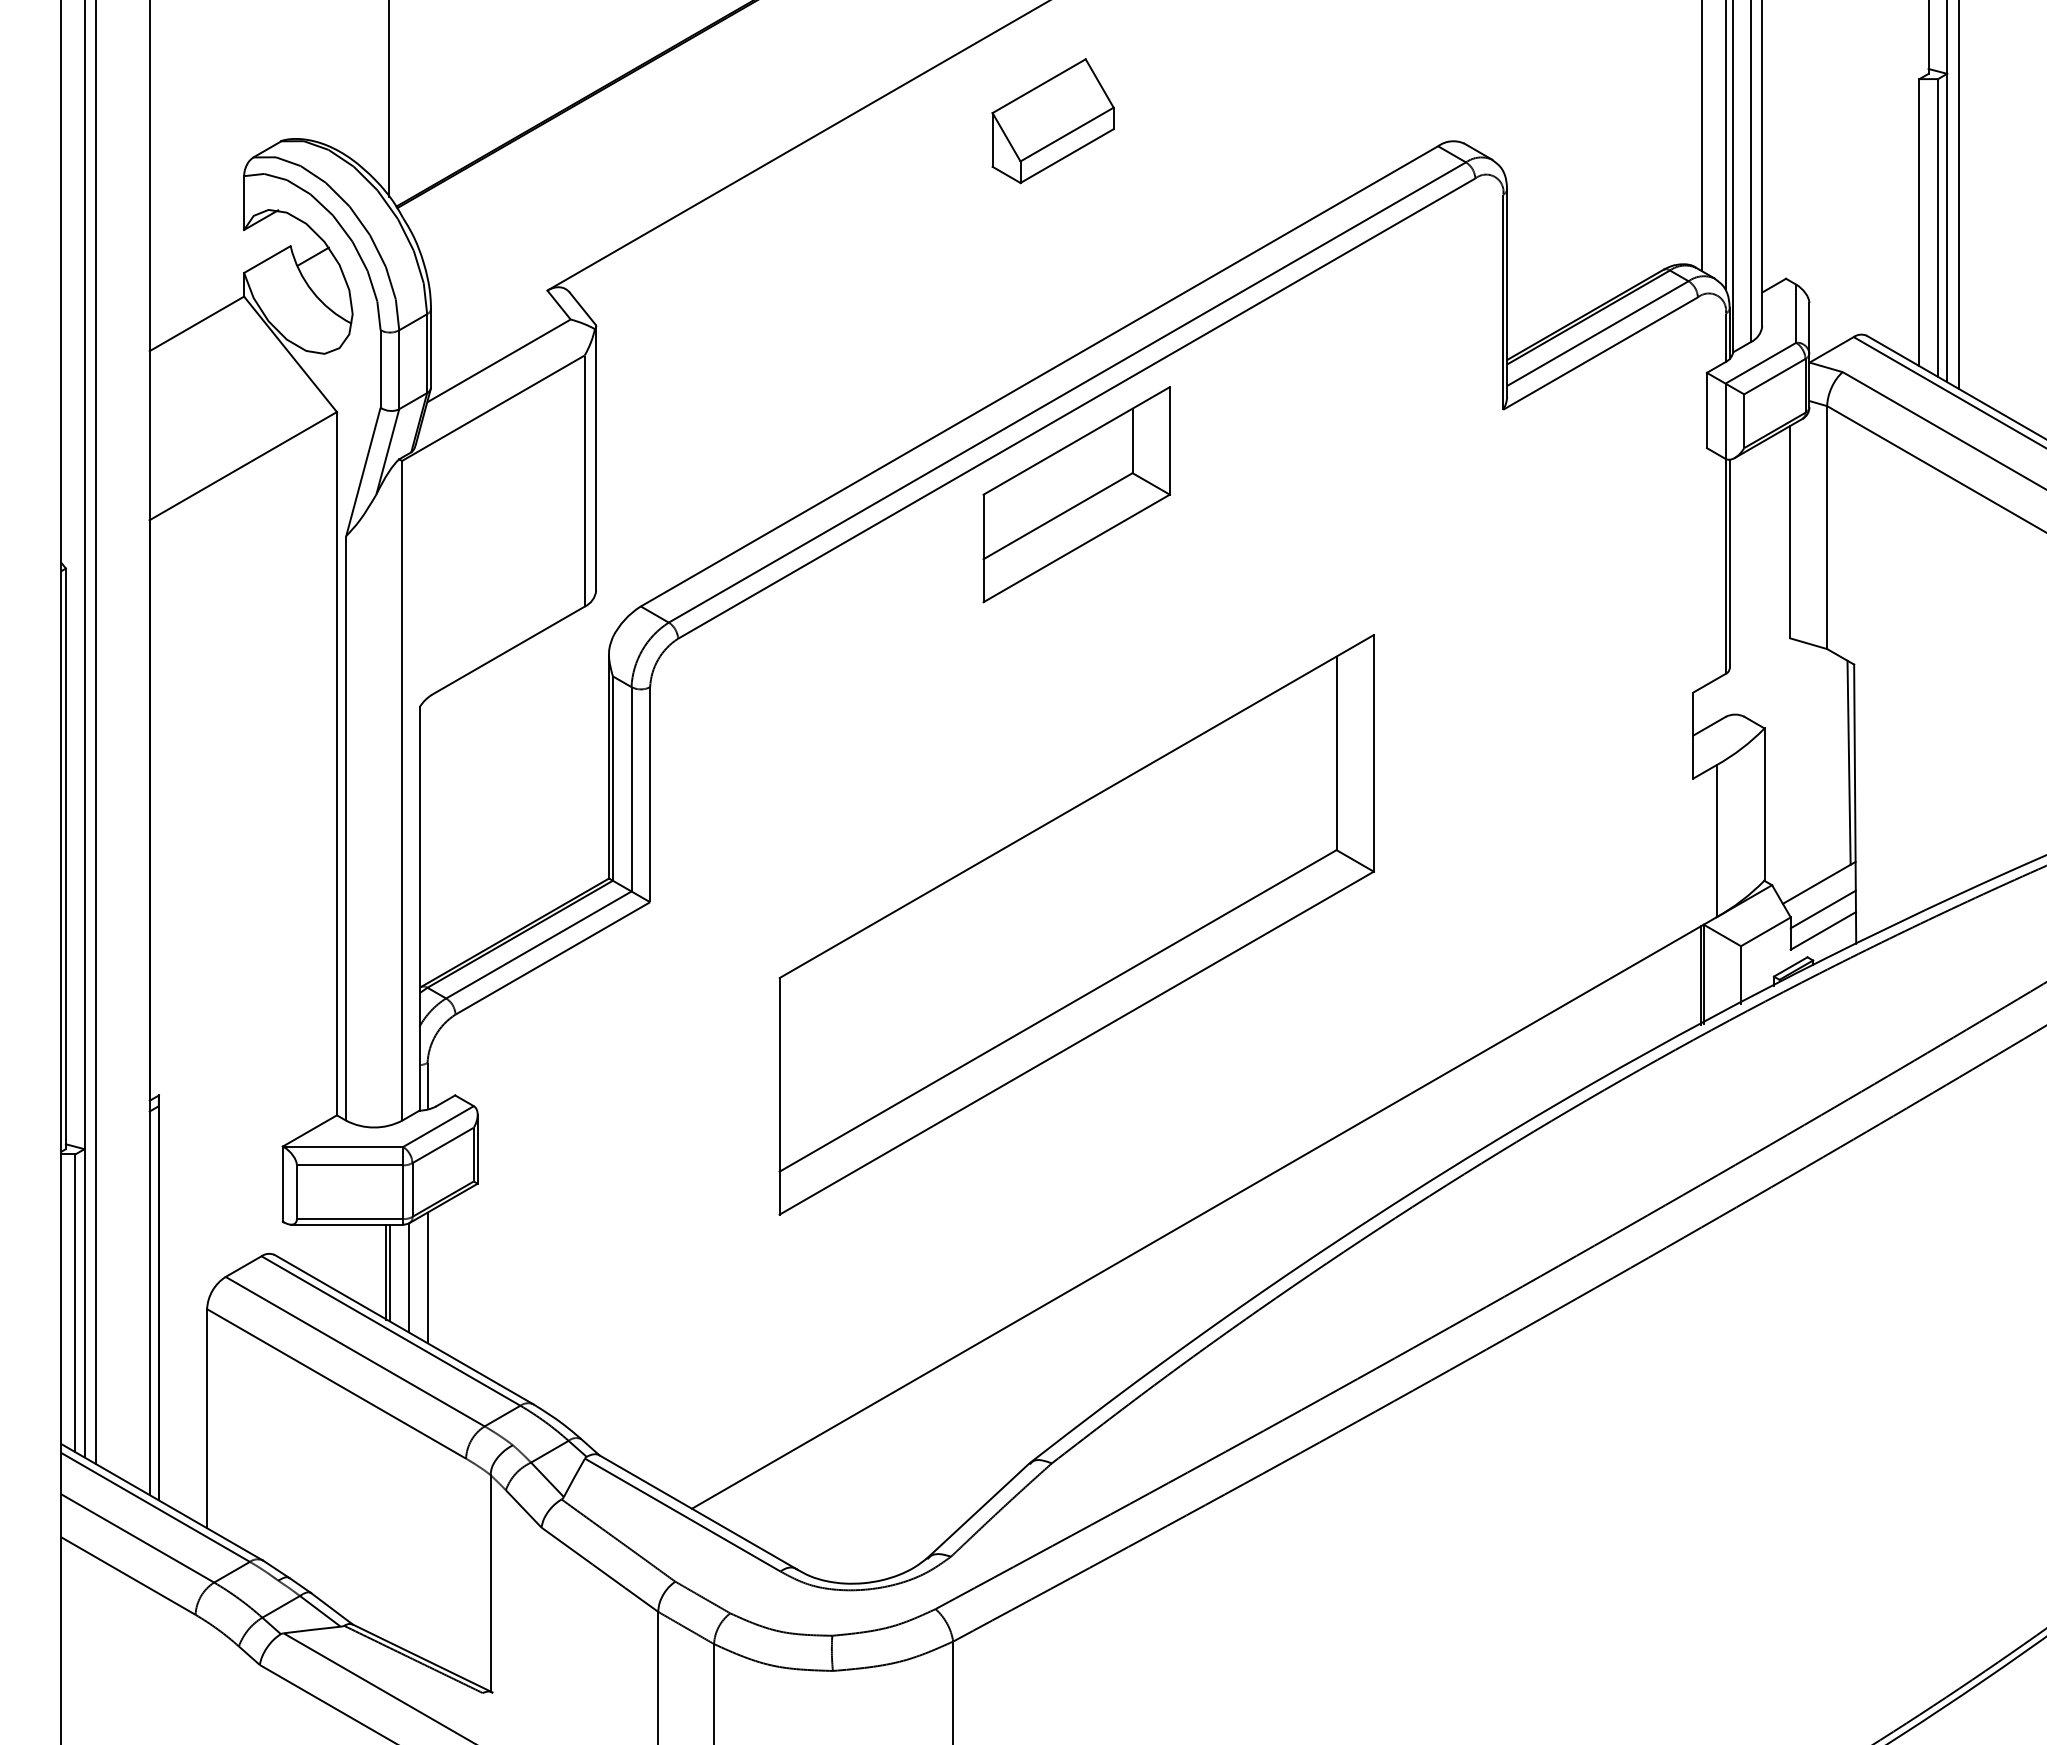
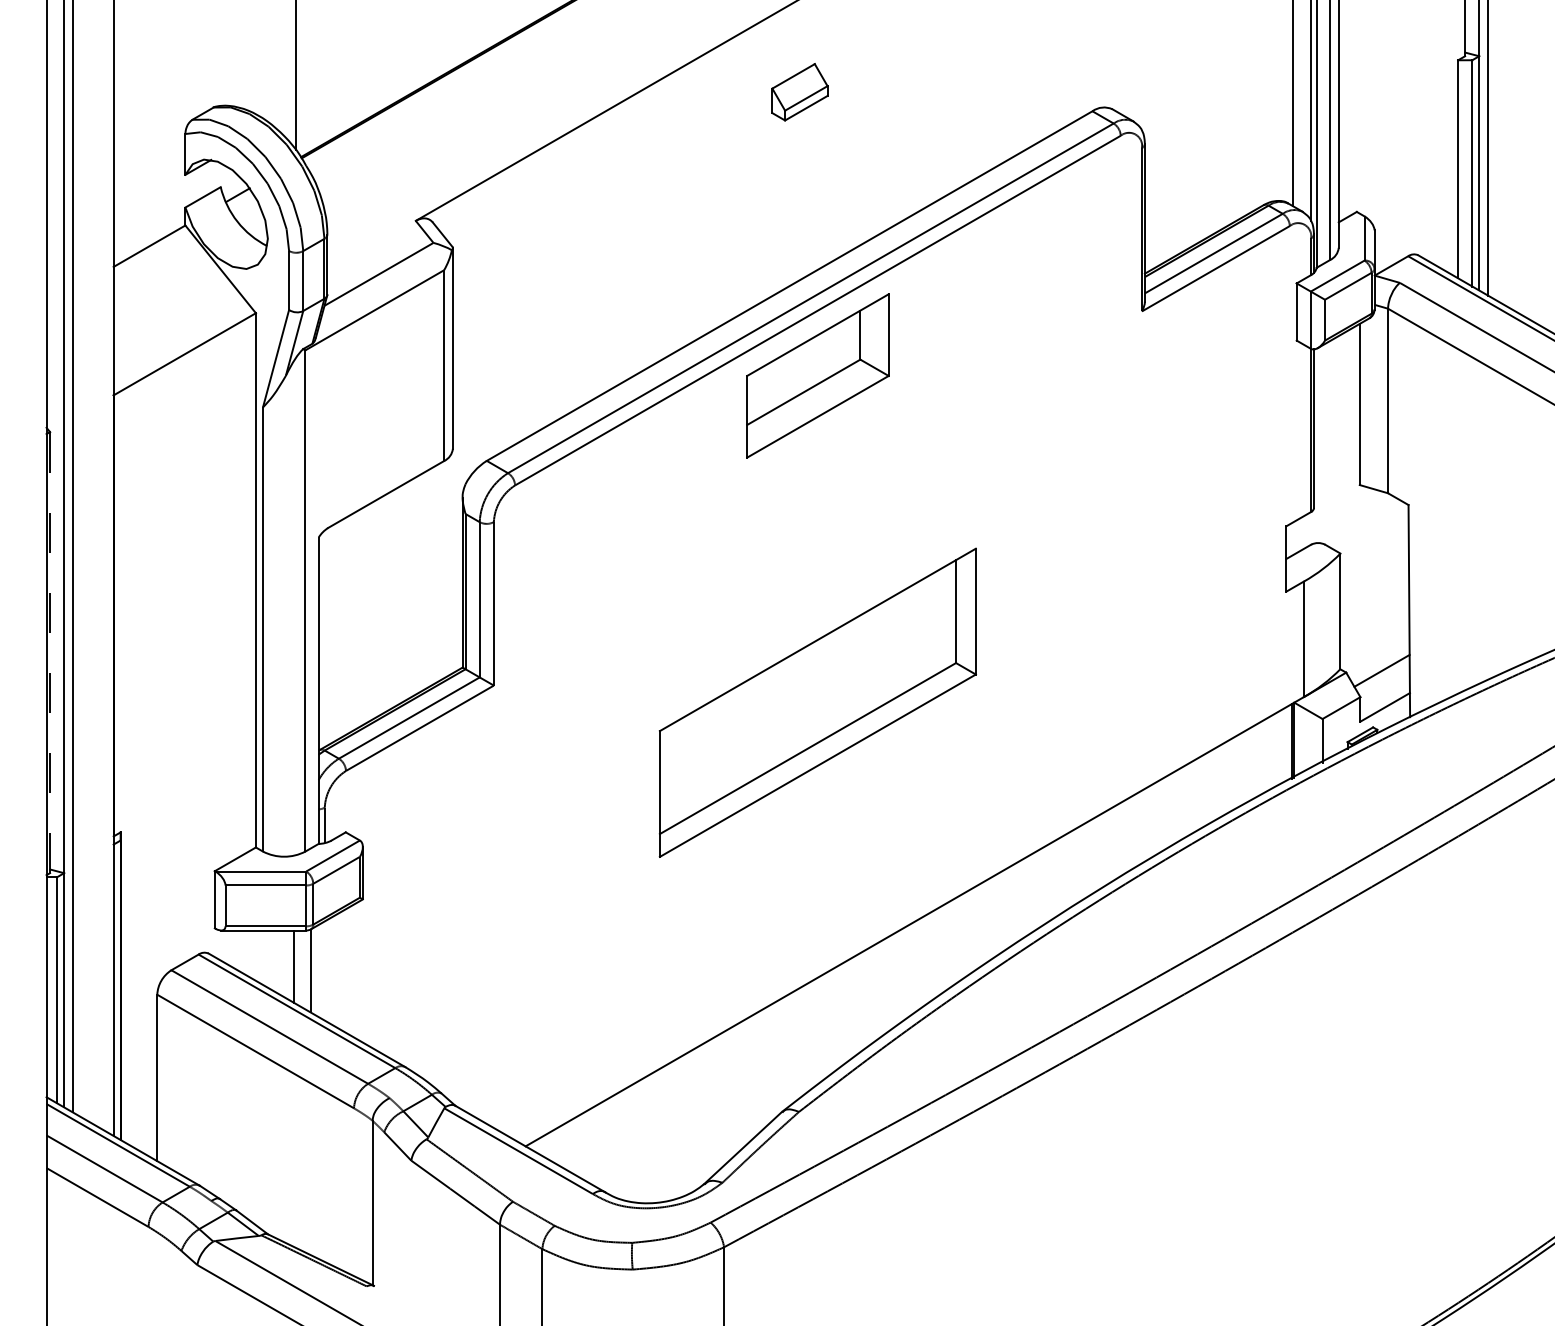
part: (1052, 121) -> (799, 92), size x0.6
line: (1848, 762) -> (1404, 579), removed
line: (65, 858) -> (49, 652), solid -> dashed
line: (1822, 909) -> (1384, 691), removed
part: (1076, 924) -> (817, 702), size x0.7
line: (390, 1272) -> (296, 966), removed
line: (427, 1277) -> (324, 970), removed

